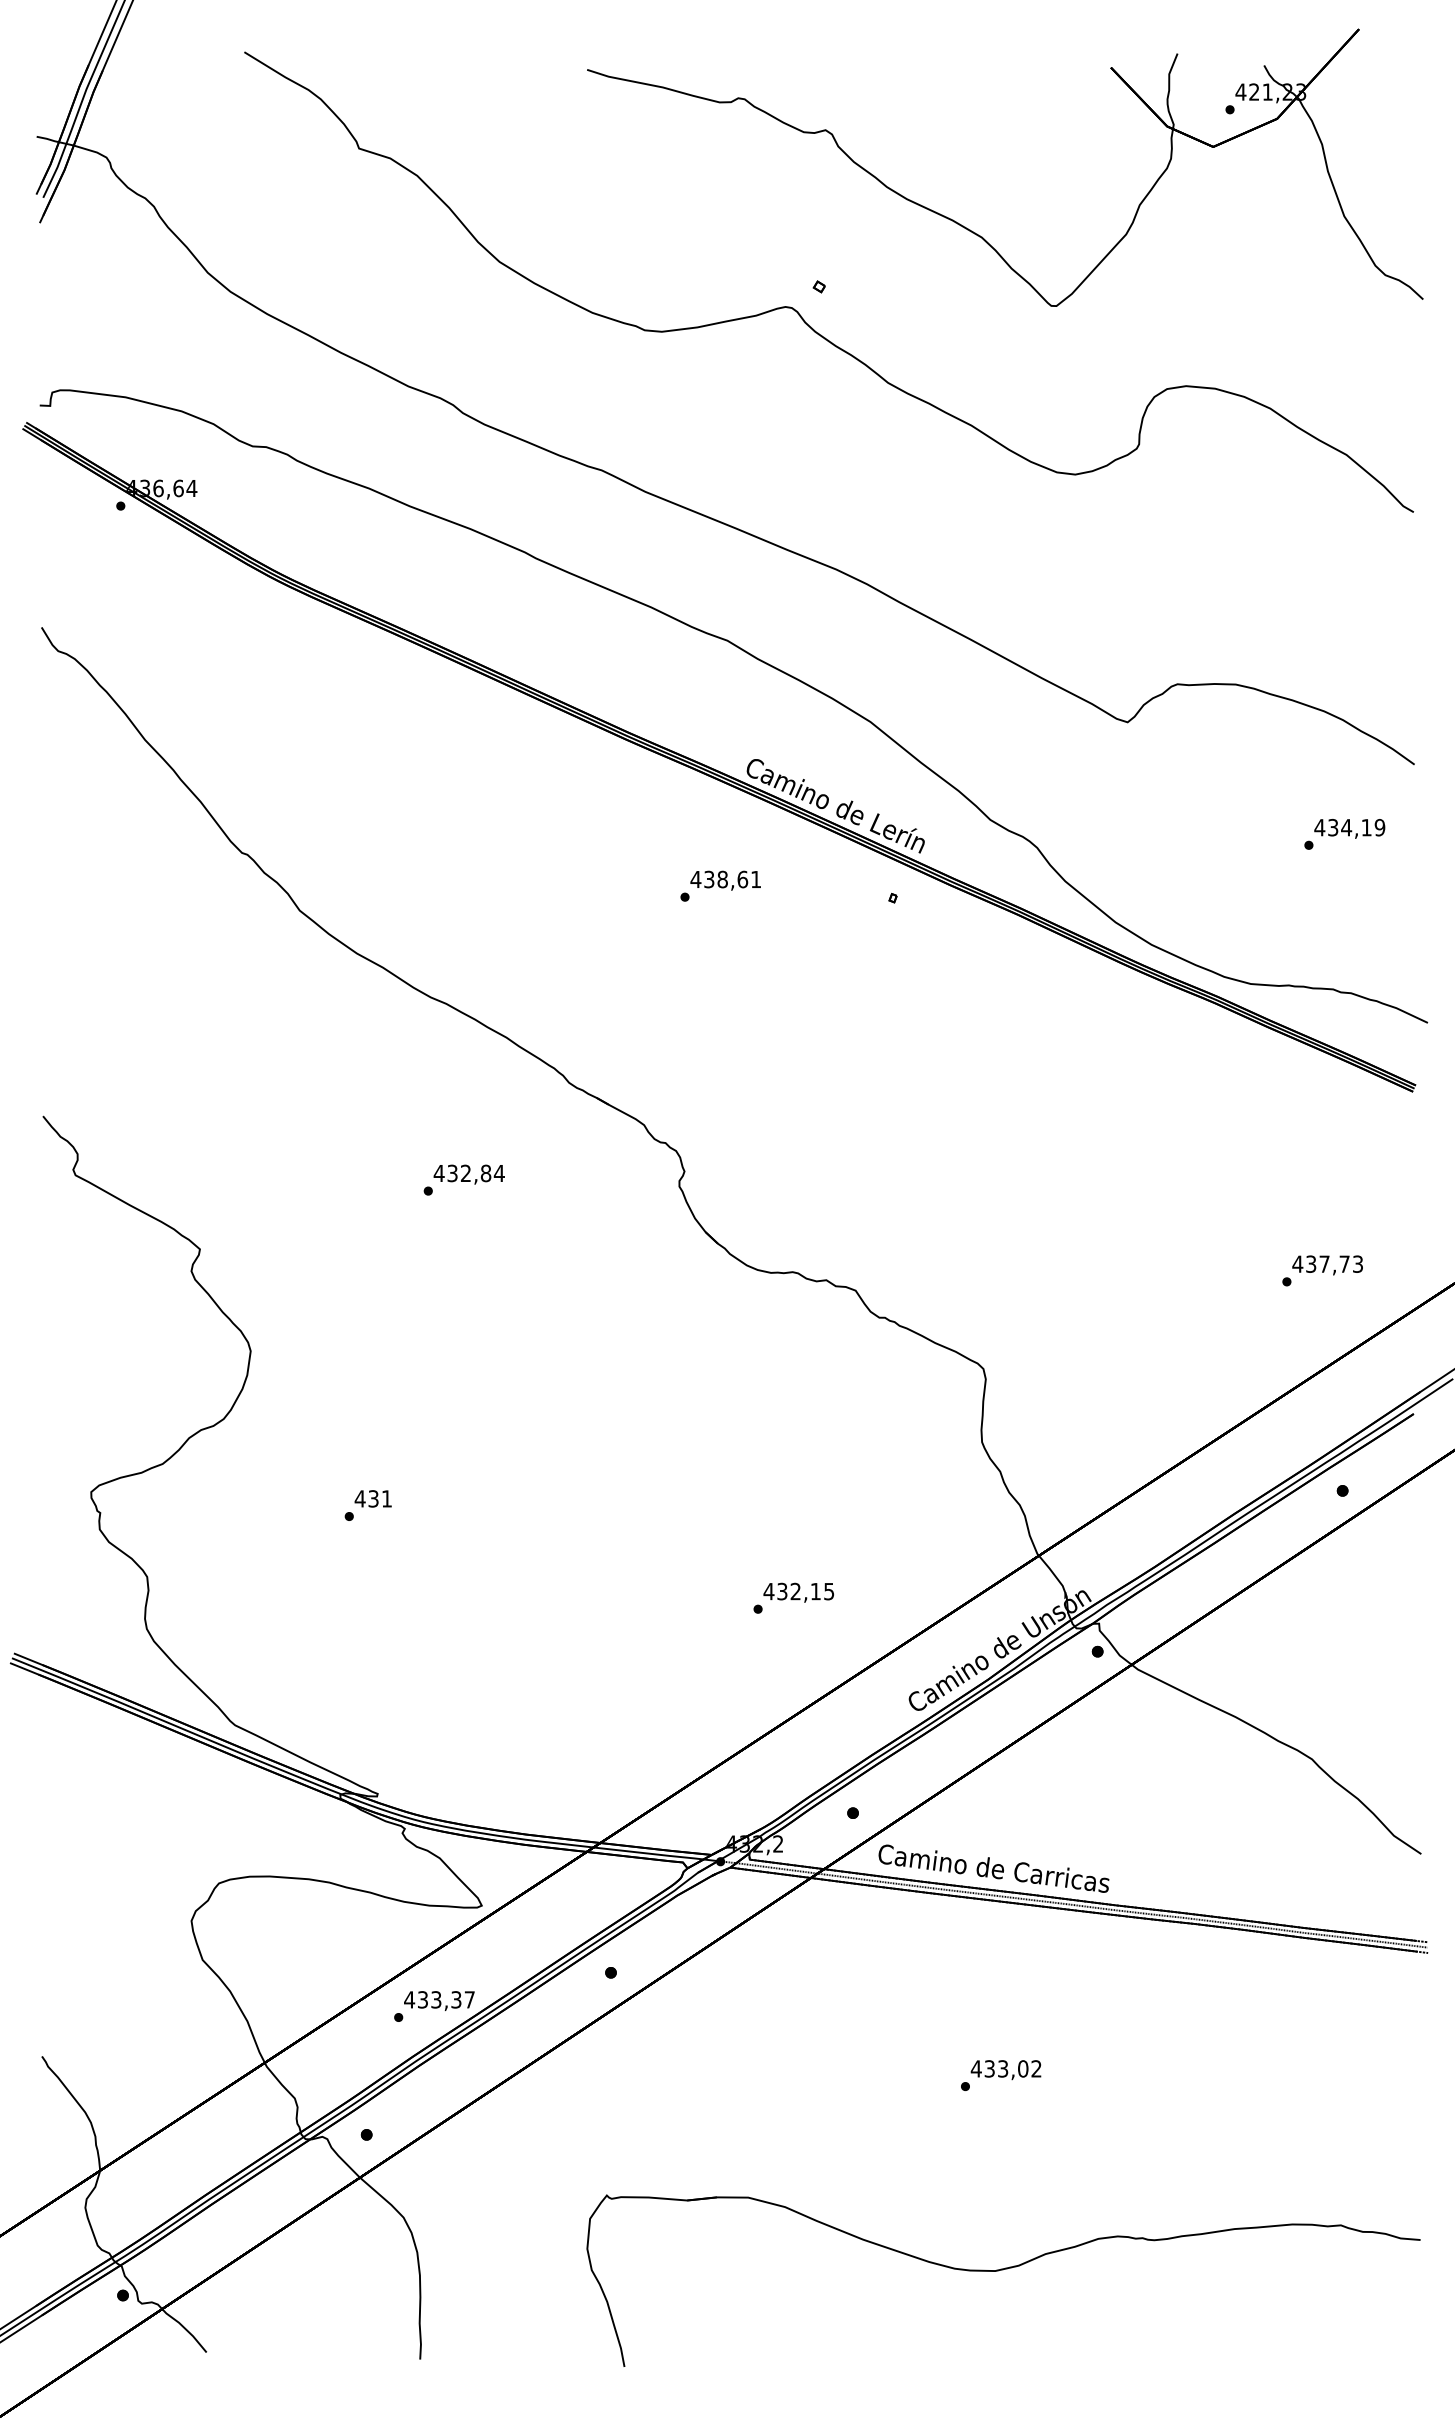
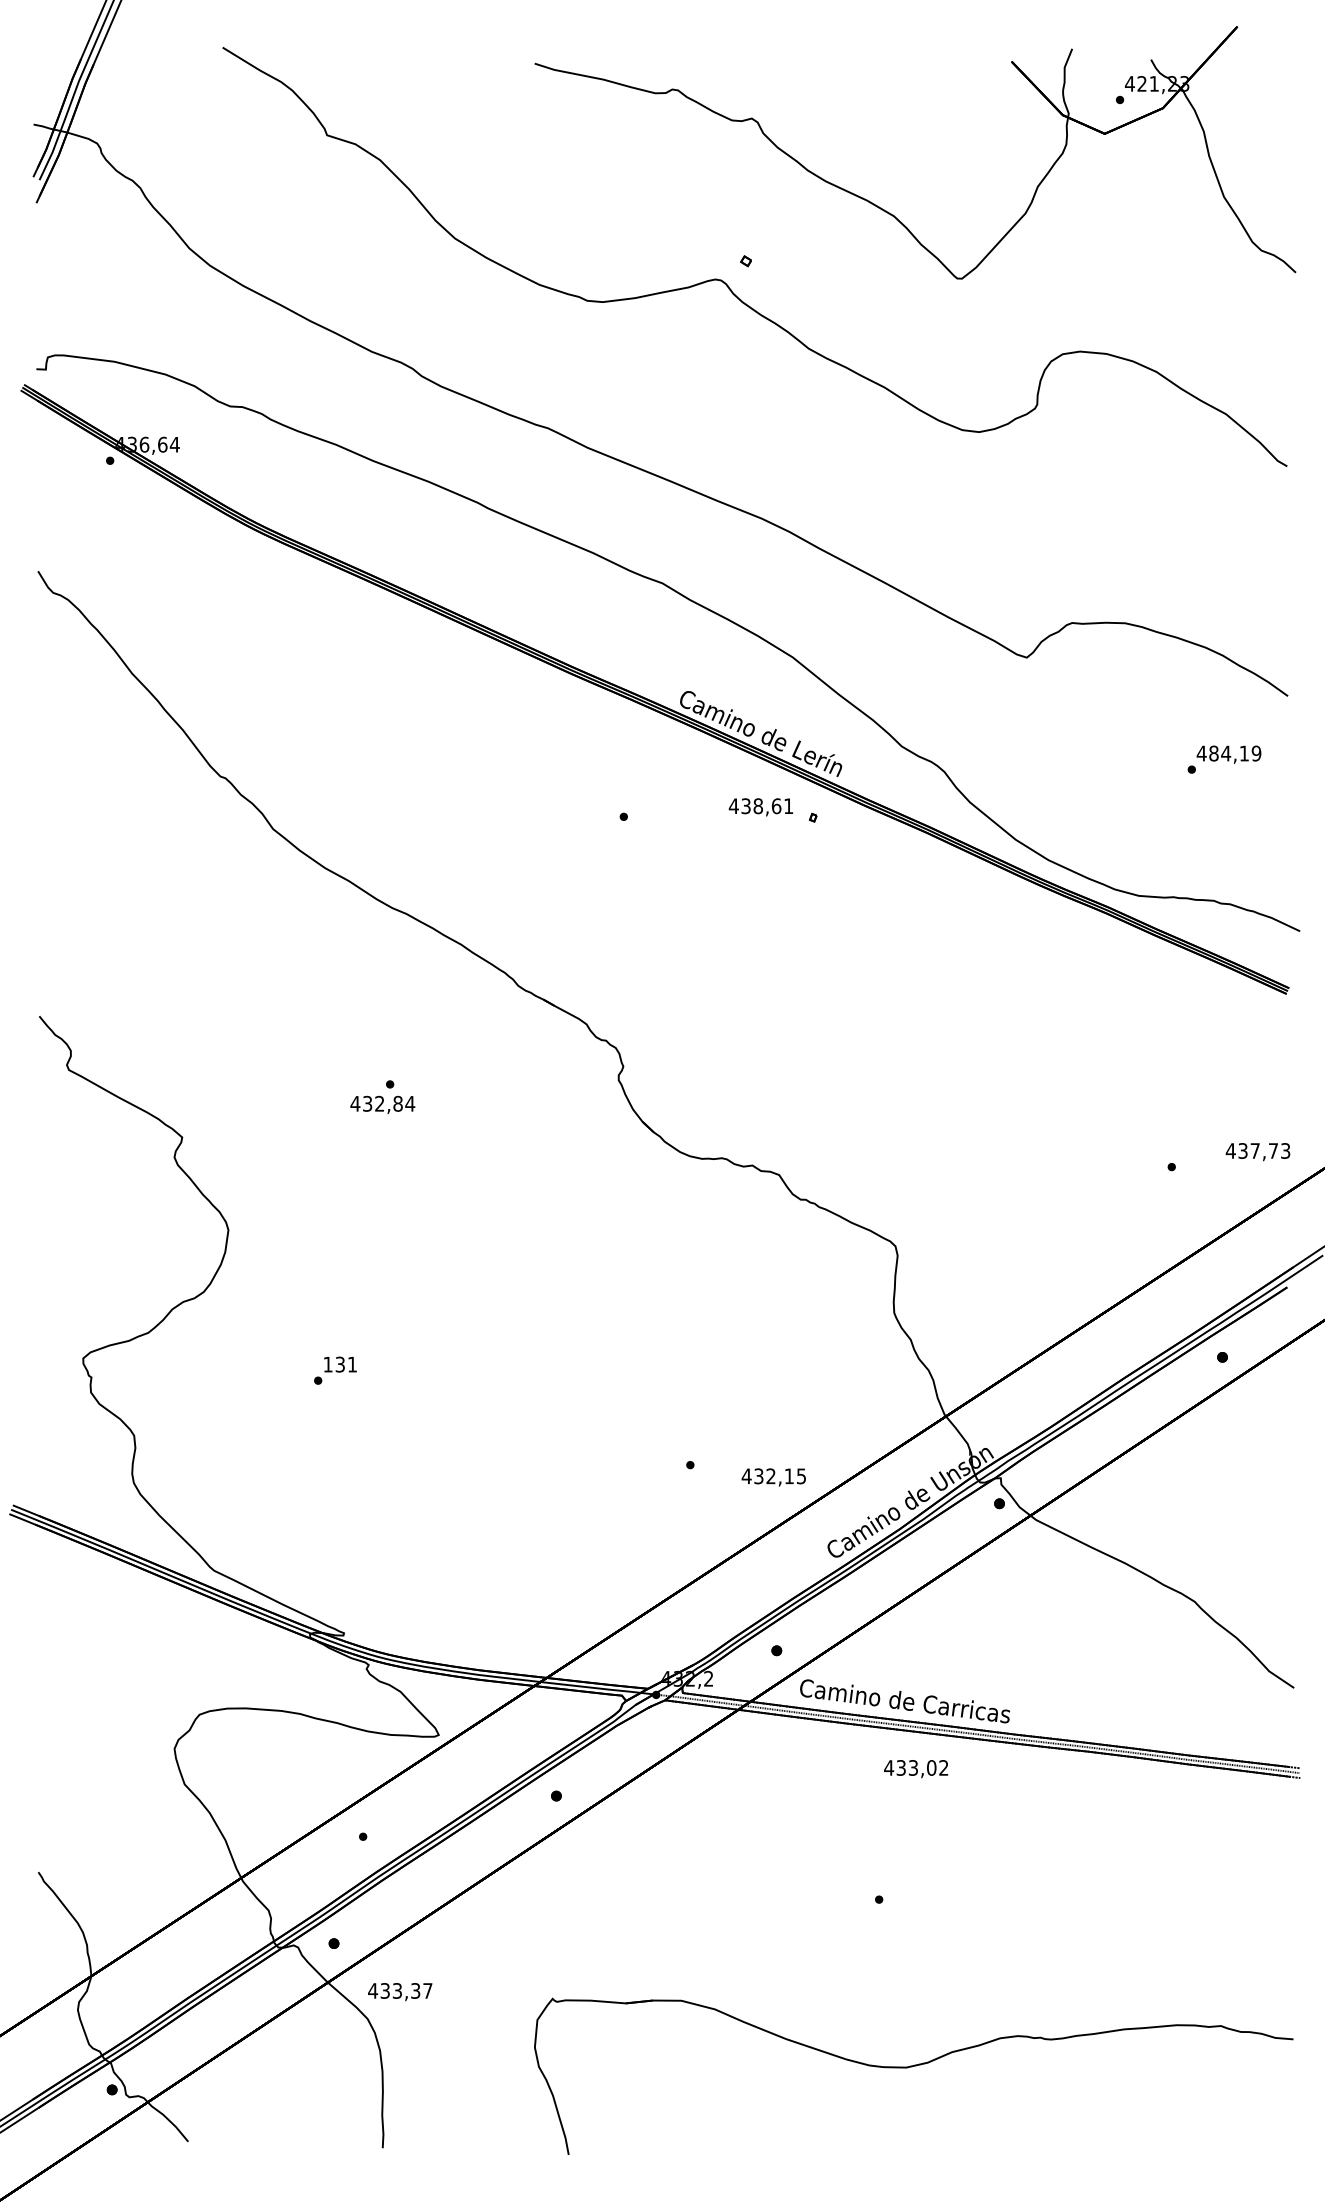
text: (1333, 827) -> (1214, 753), 434,19 -> 484,19
text: (725, 880) -> (760, 807), moved
text: (468, 1174) -> (382, 1104), moved
text: (1327, 1265) -> (1257, 1152), moved
text: (359, 1498) -> (327, 1364), 431 -> 131
text: (798, 1592) -> (773, 1477), moved
text: (439, 2000) -> (400, 1991), moved
text: (1005, 2070) -> (915, 1769), moved

